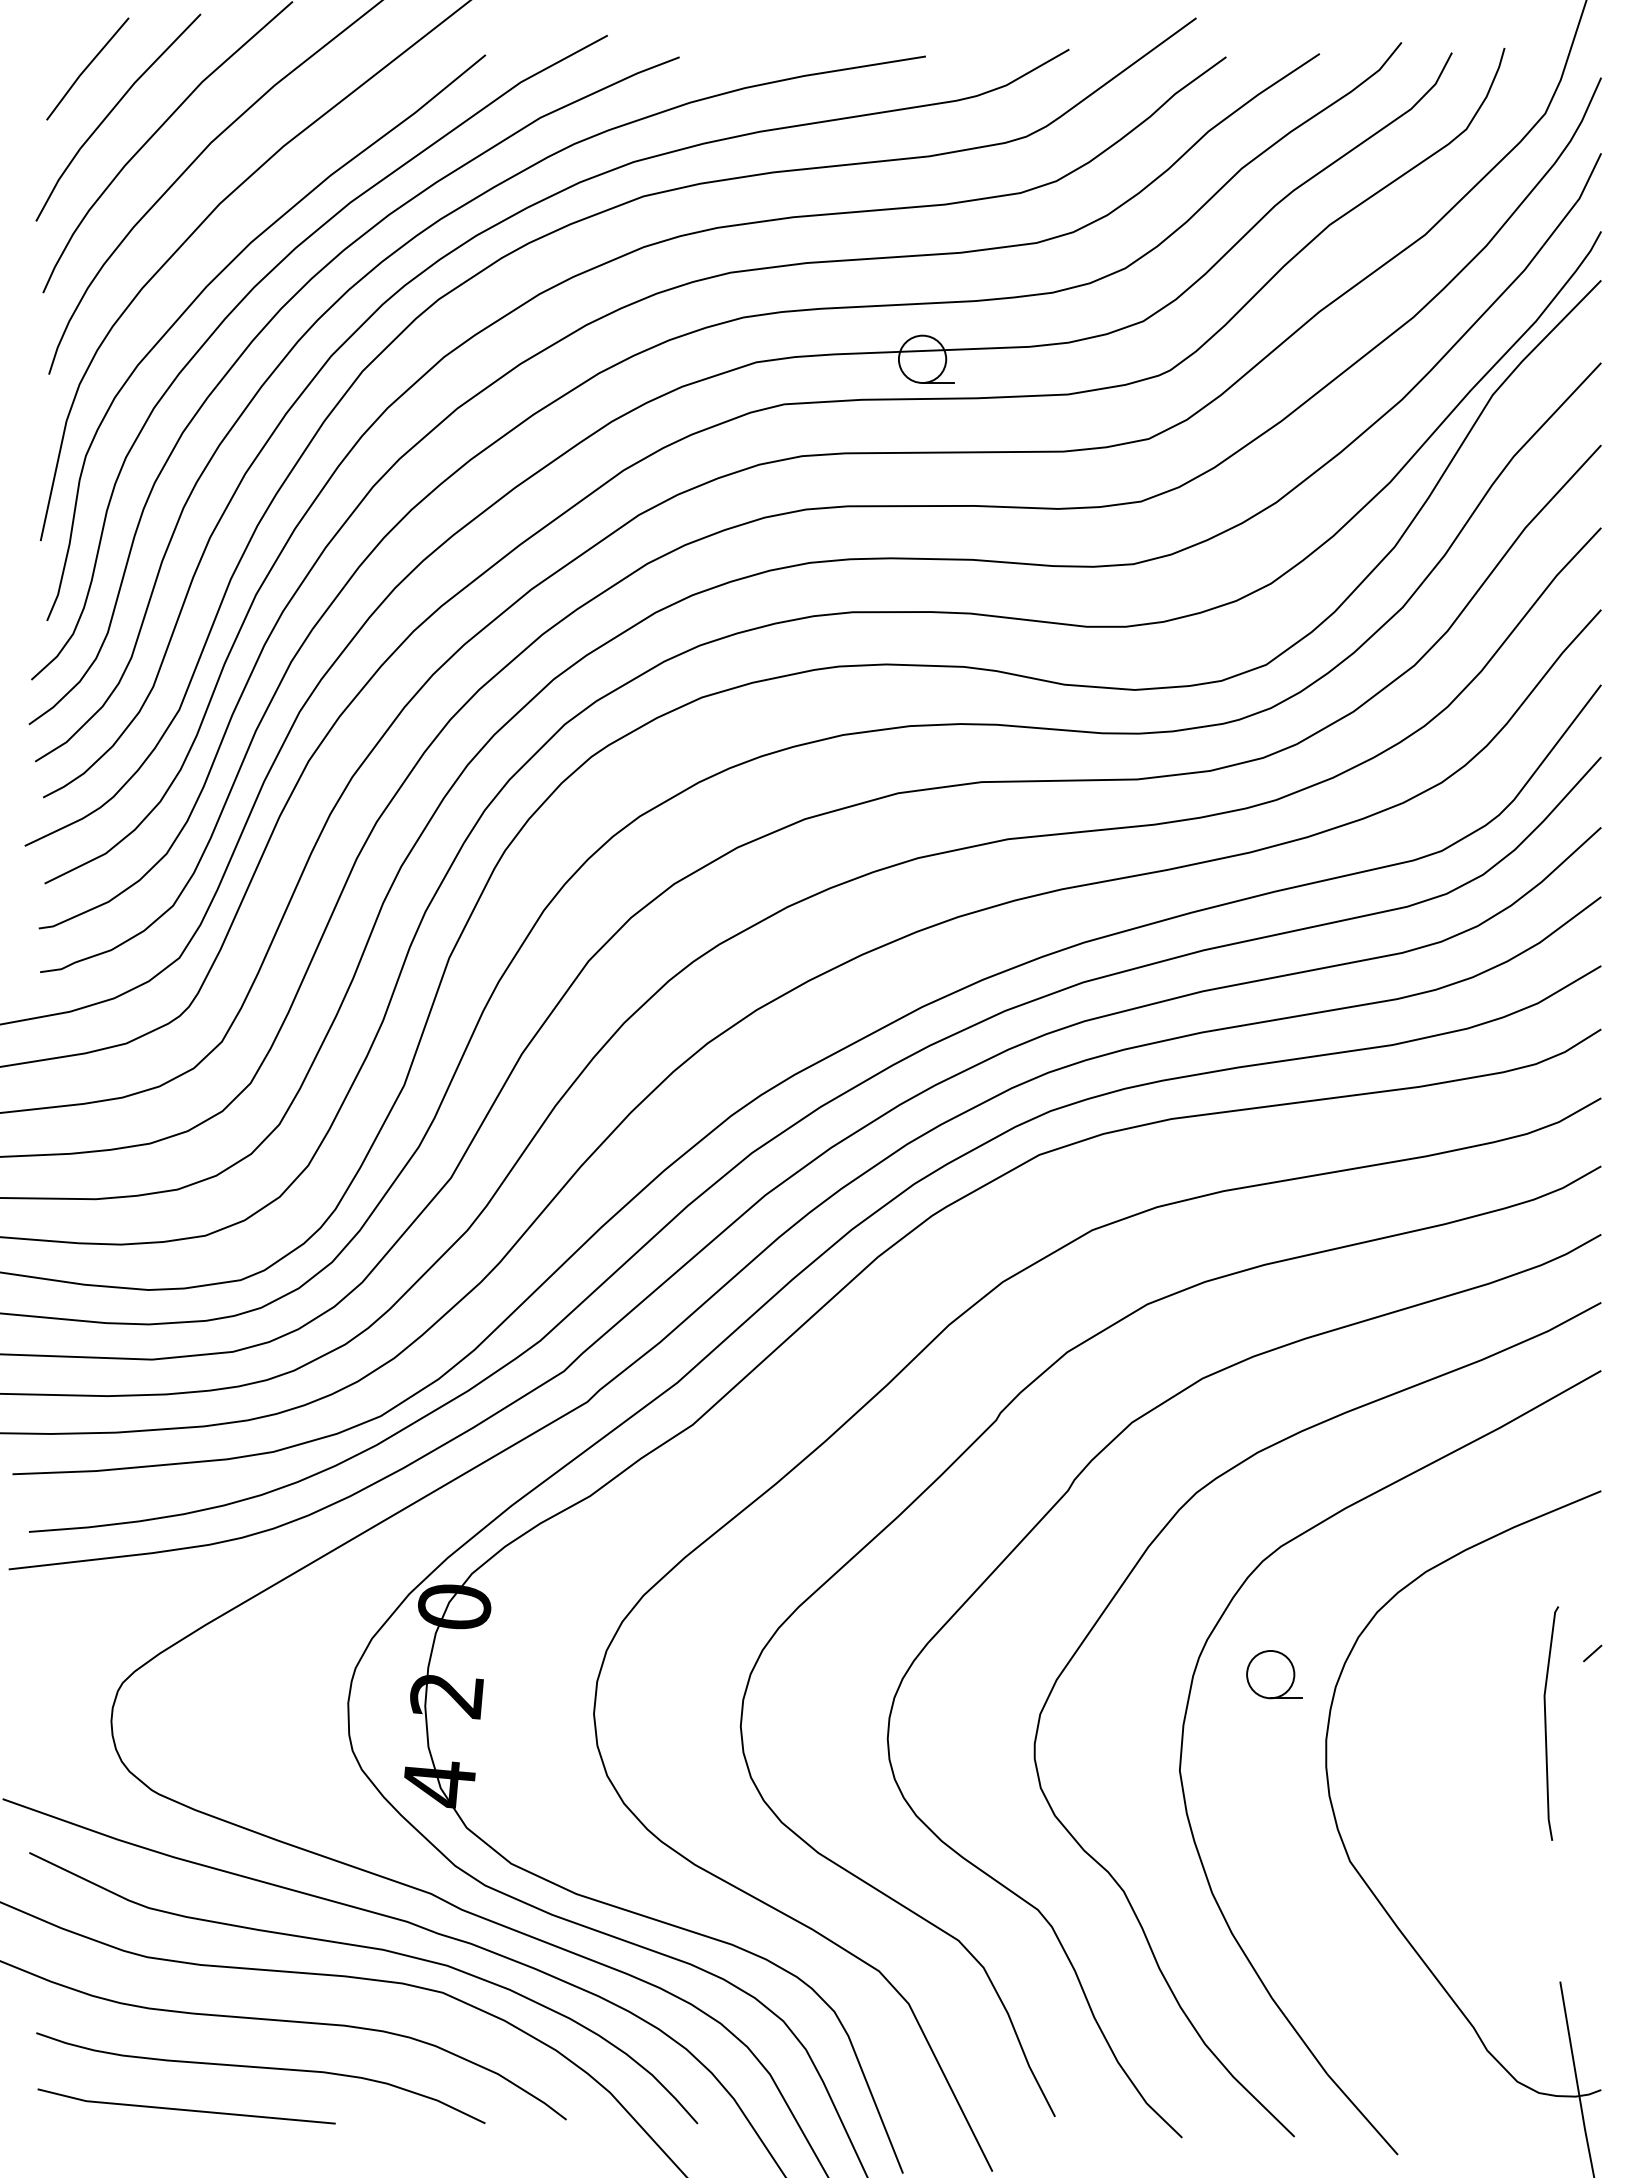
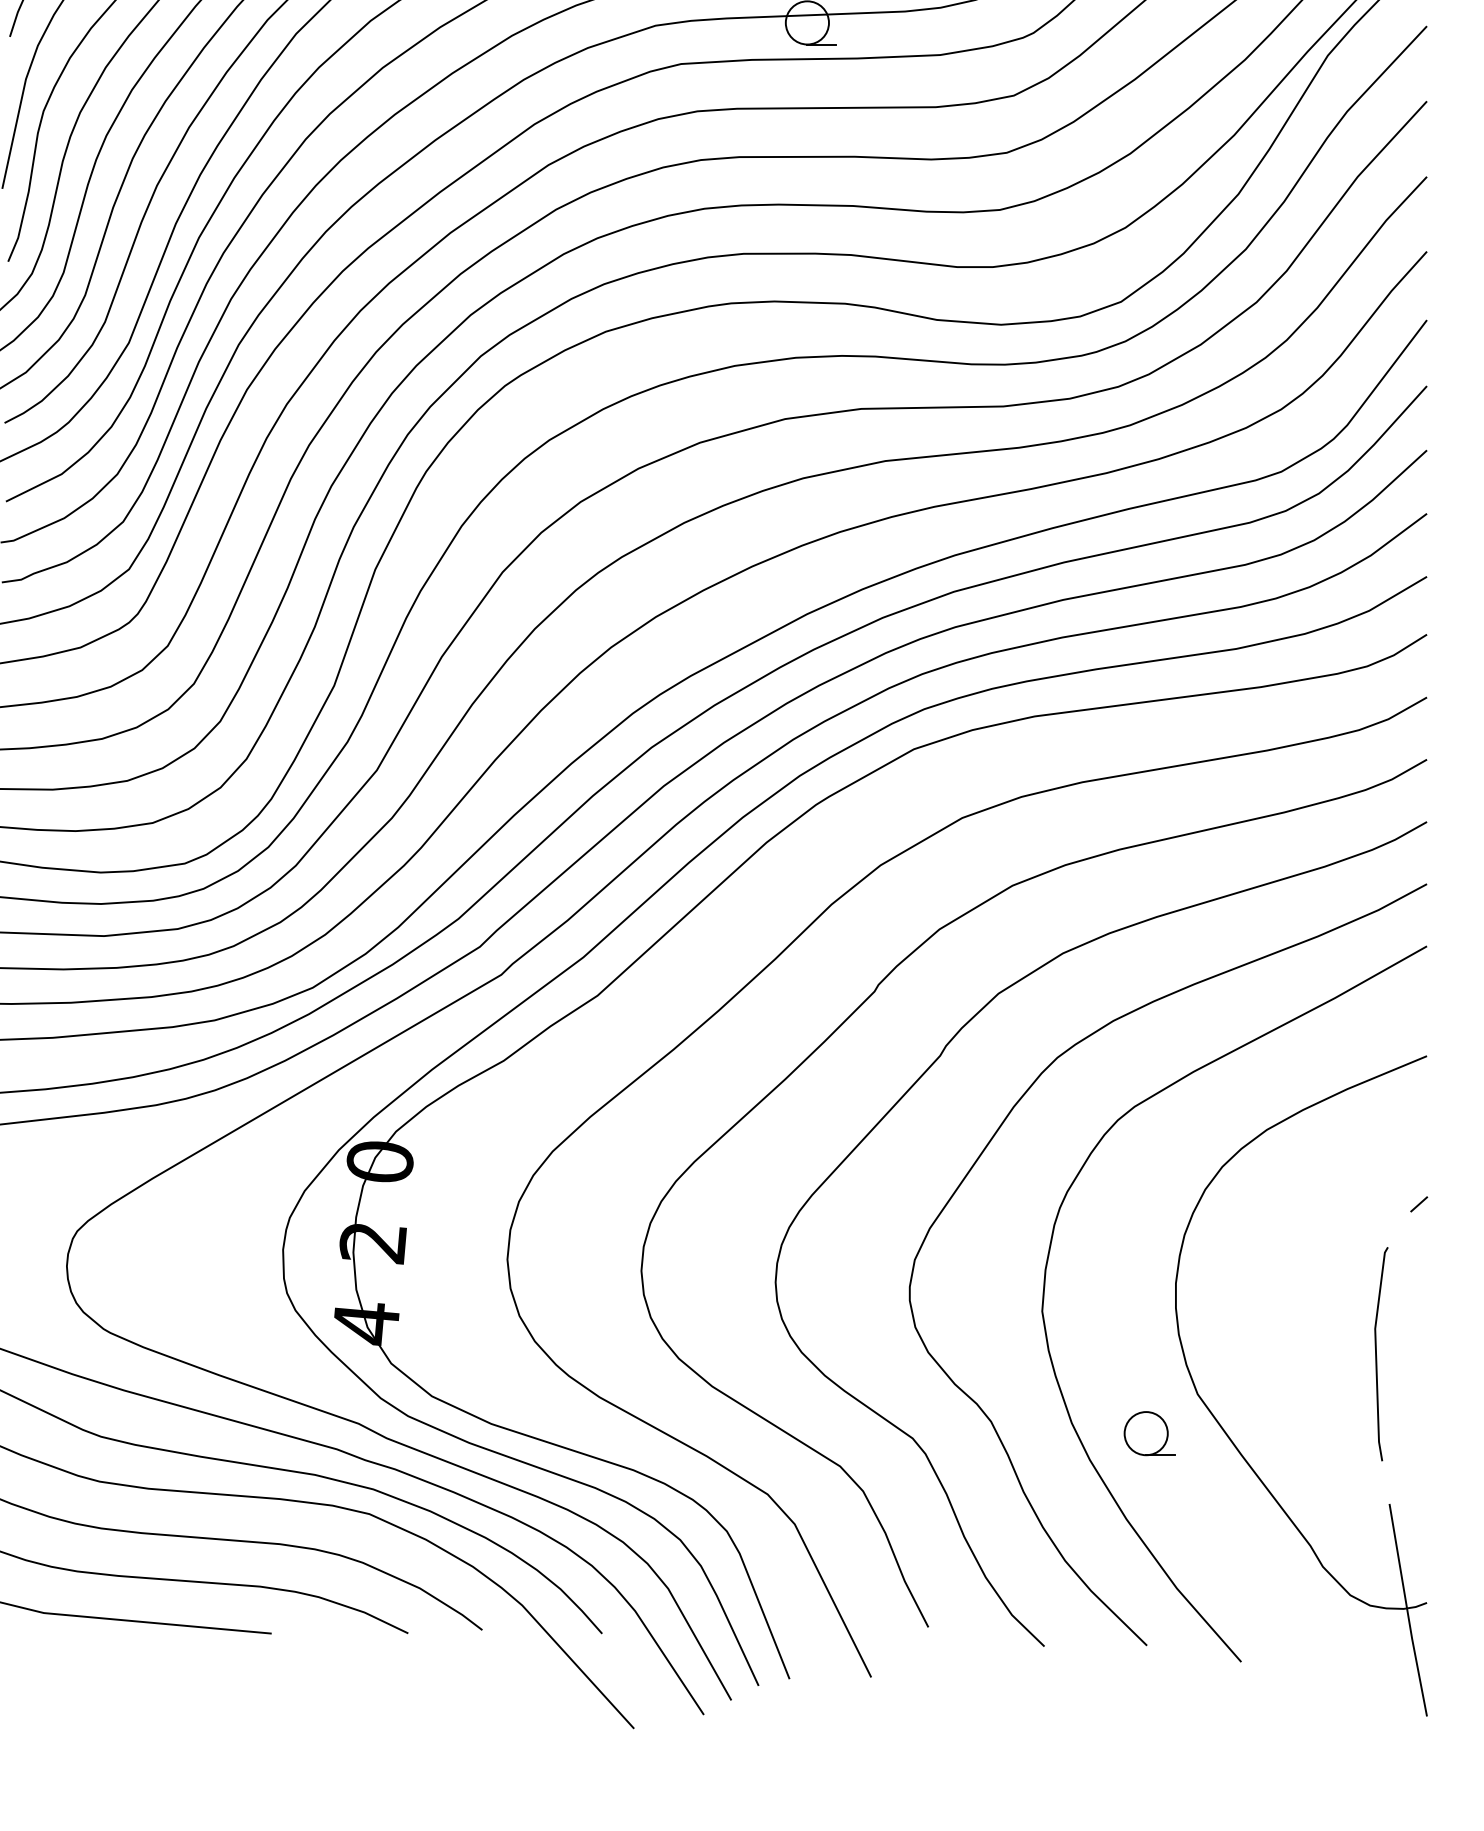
part: (1274, 1674) -> (1149, 1433), moved
line: (1546, 1723) -> (1376, 1354), moved

